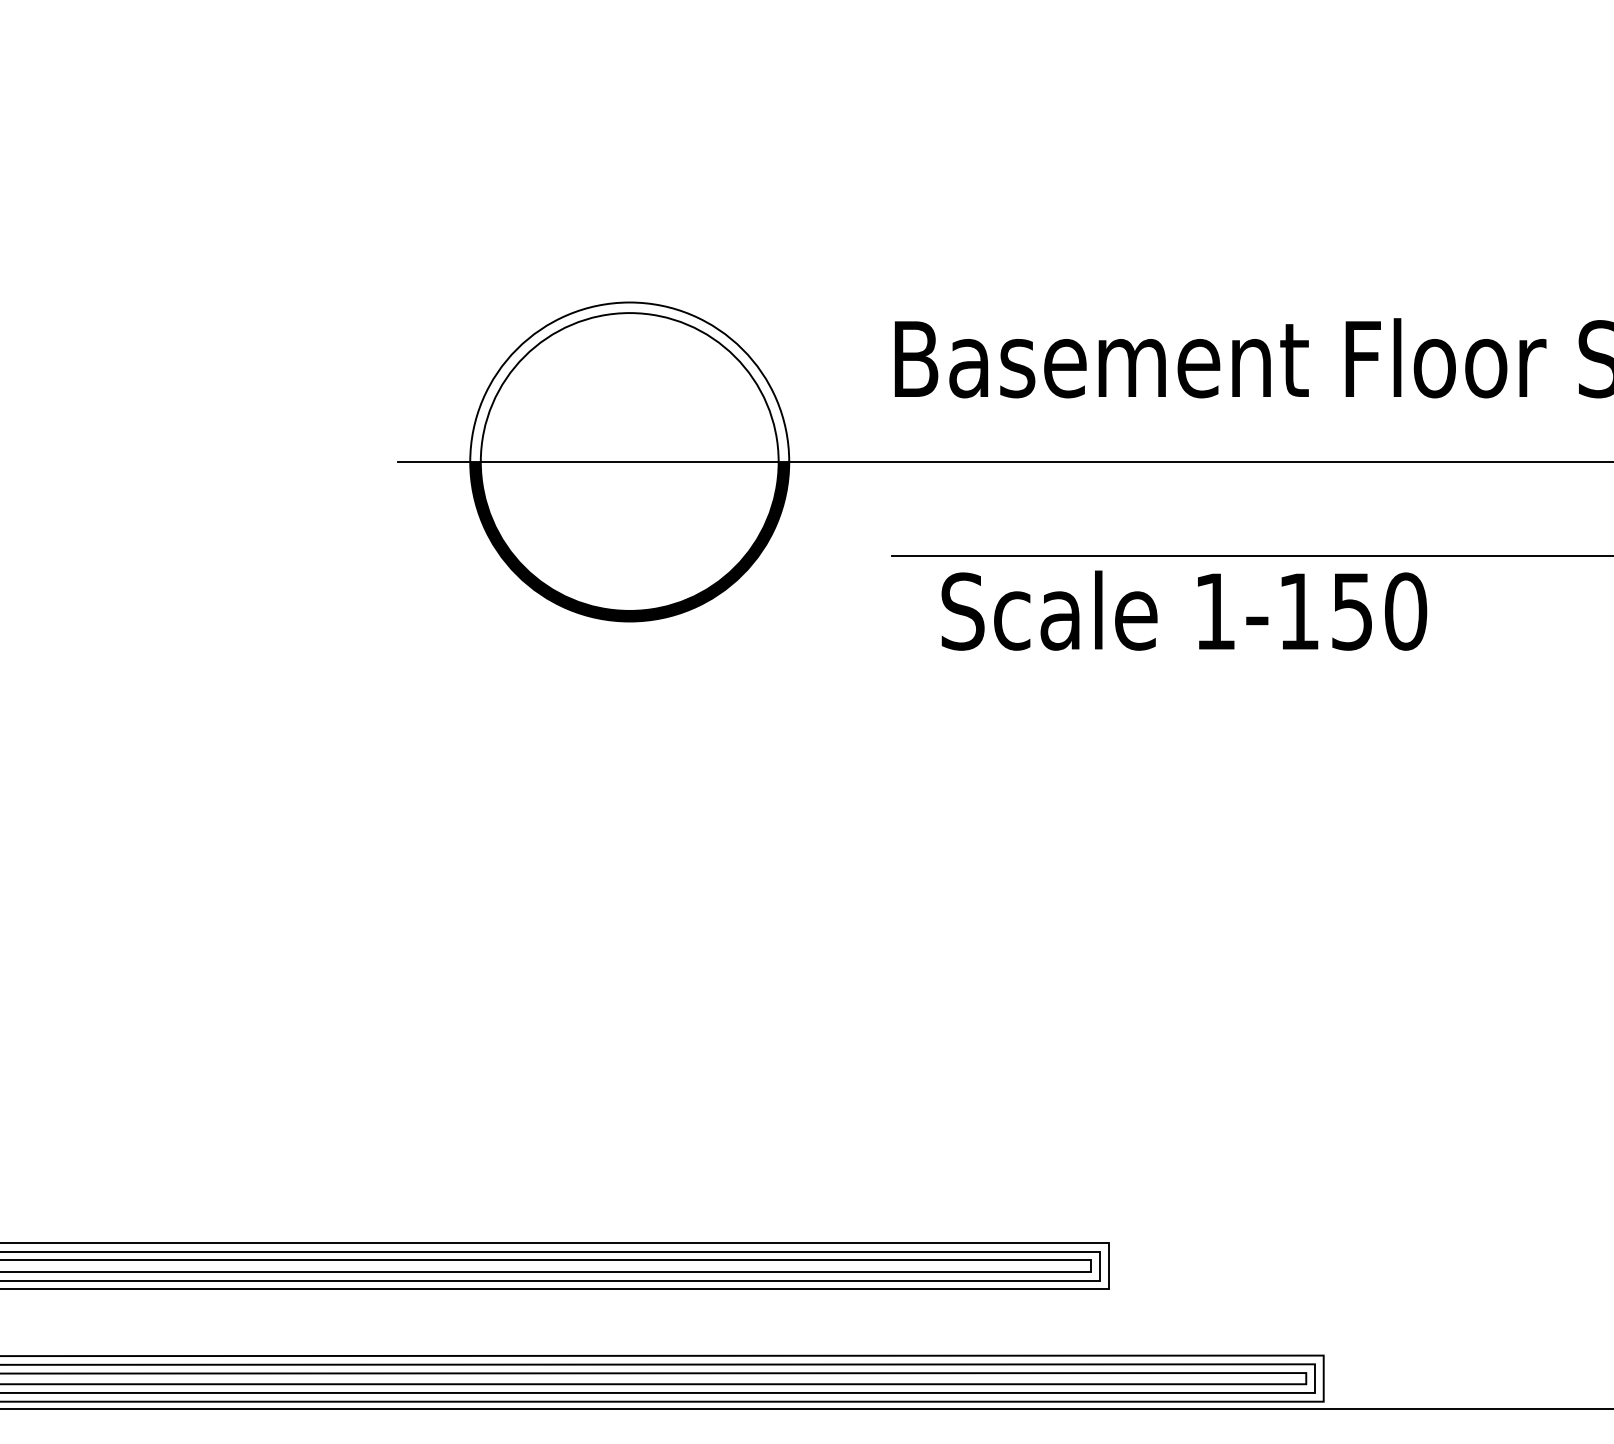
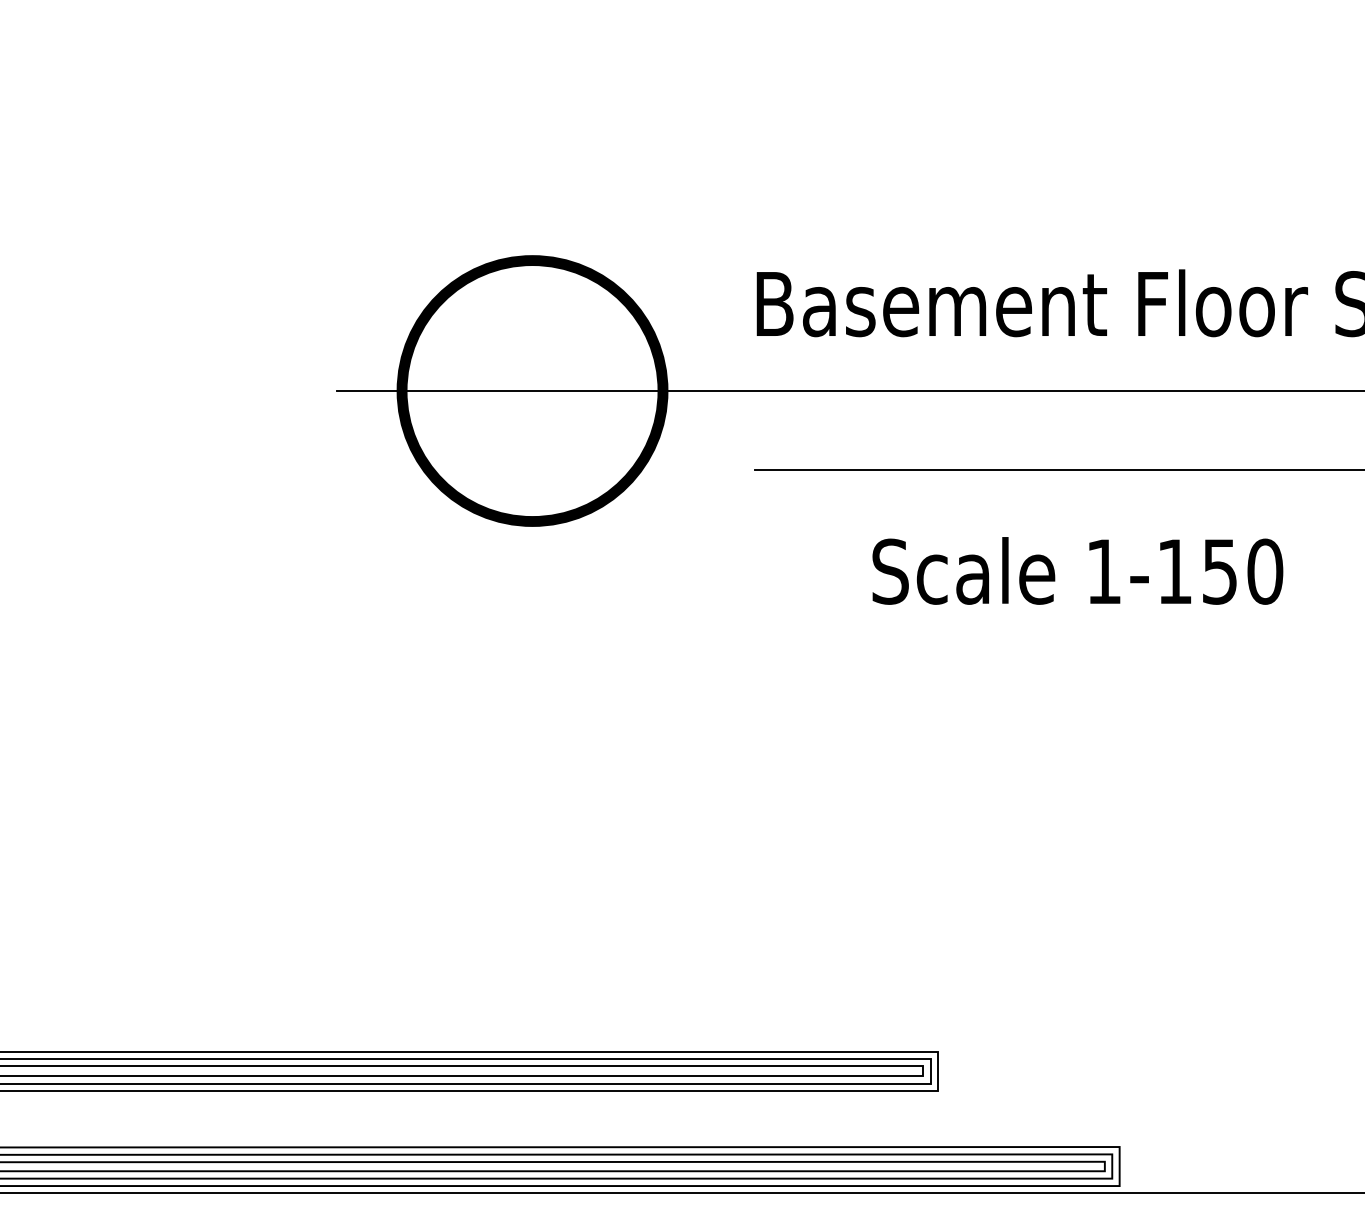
fill: (629, 382) -> (532, 323), added
text: (1184, 610) -> (1078, 570), moved

